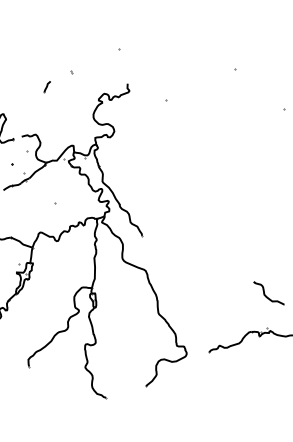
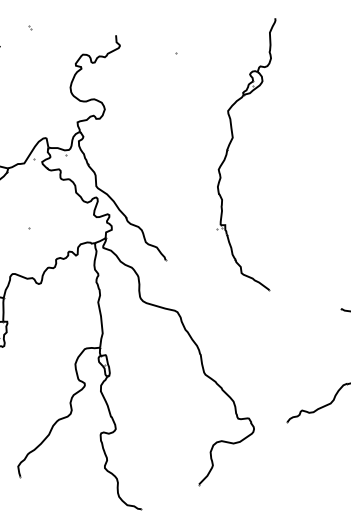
part: (193, 168) -> (230, 150), added

